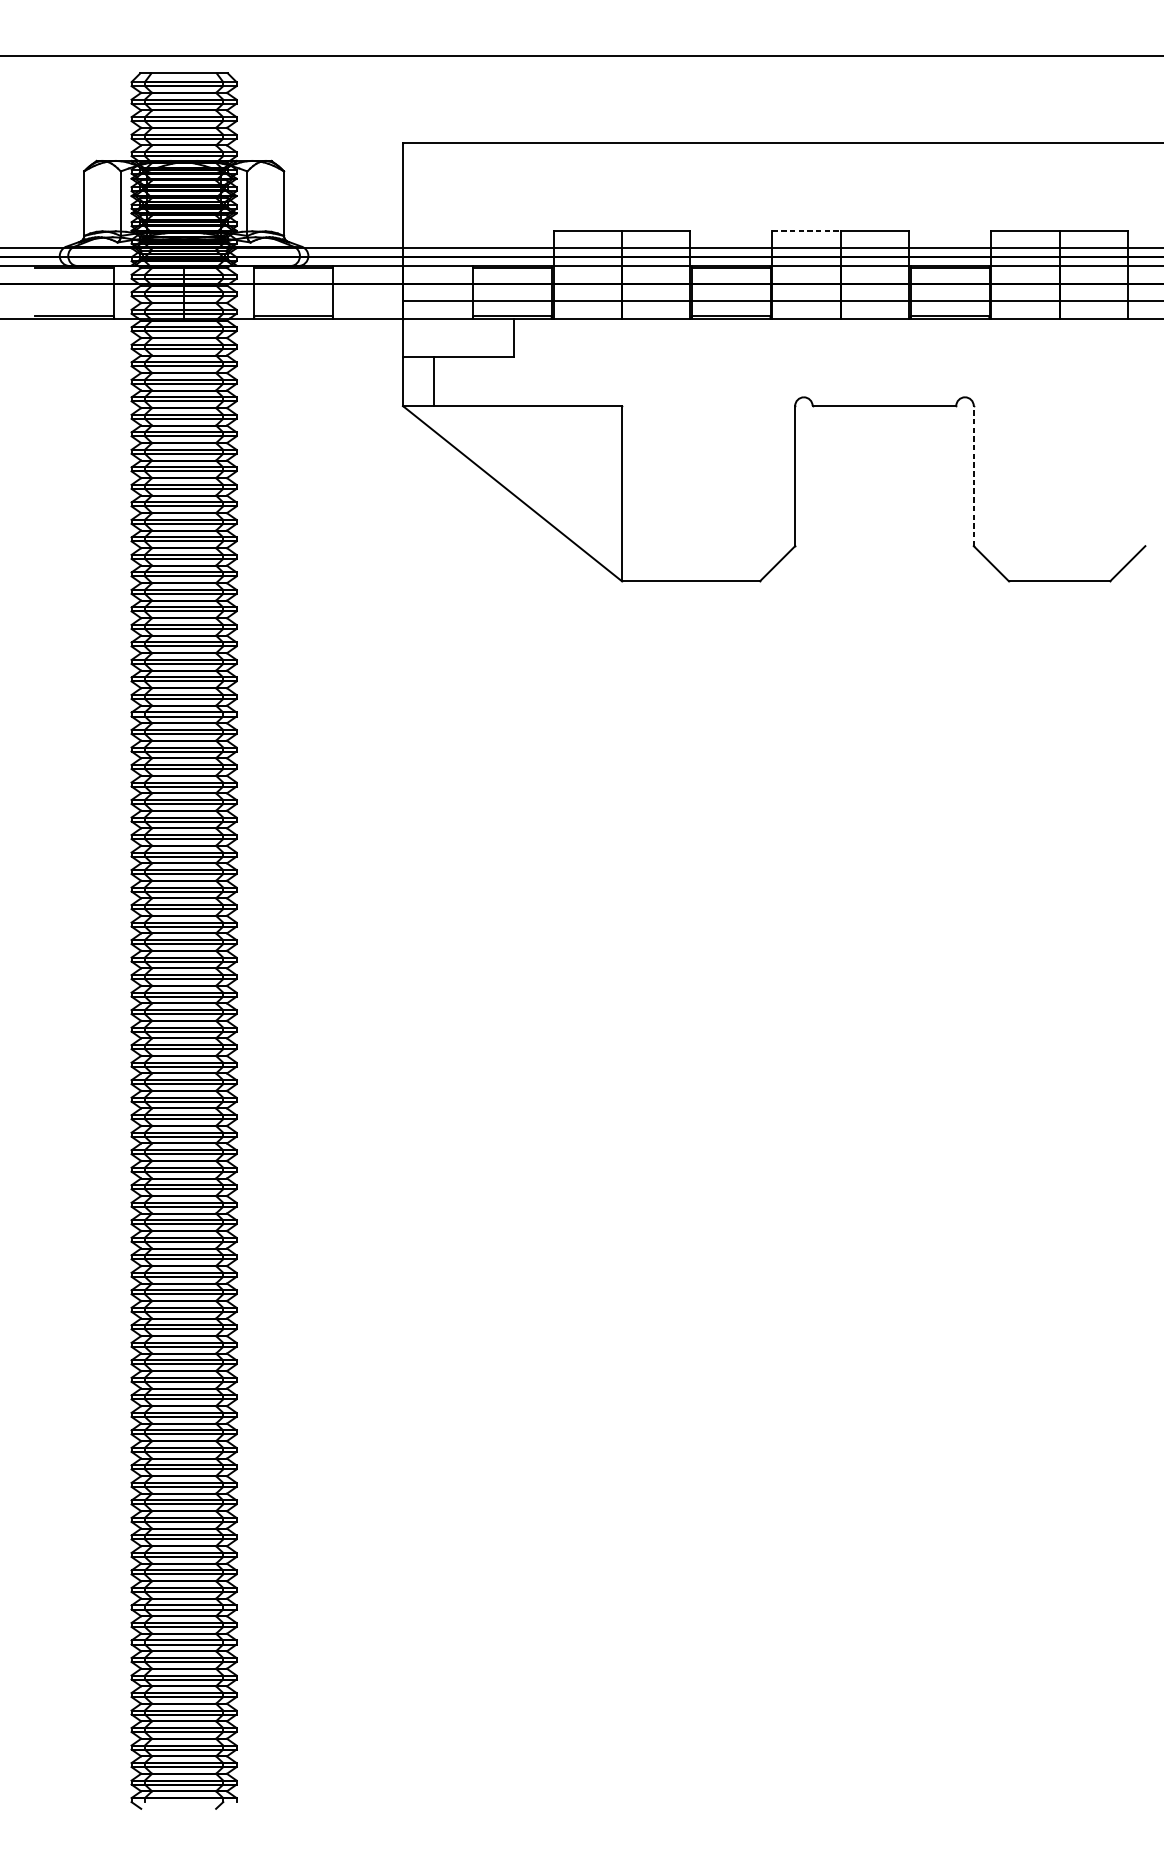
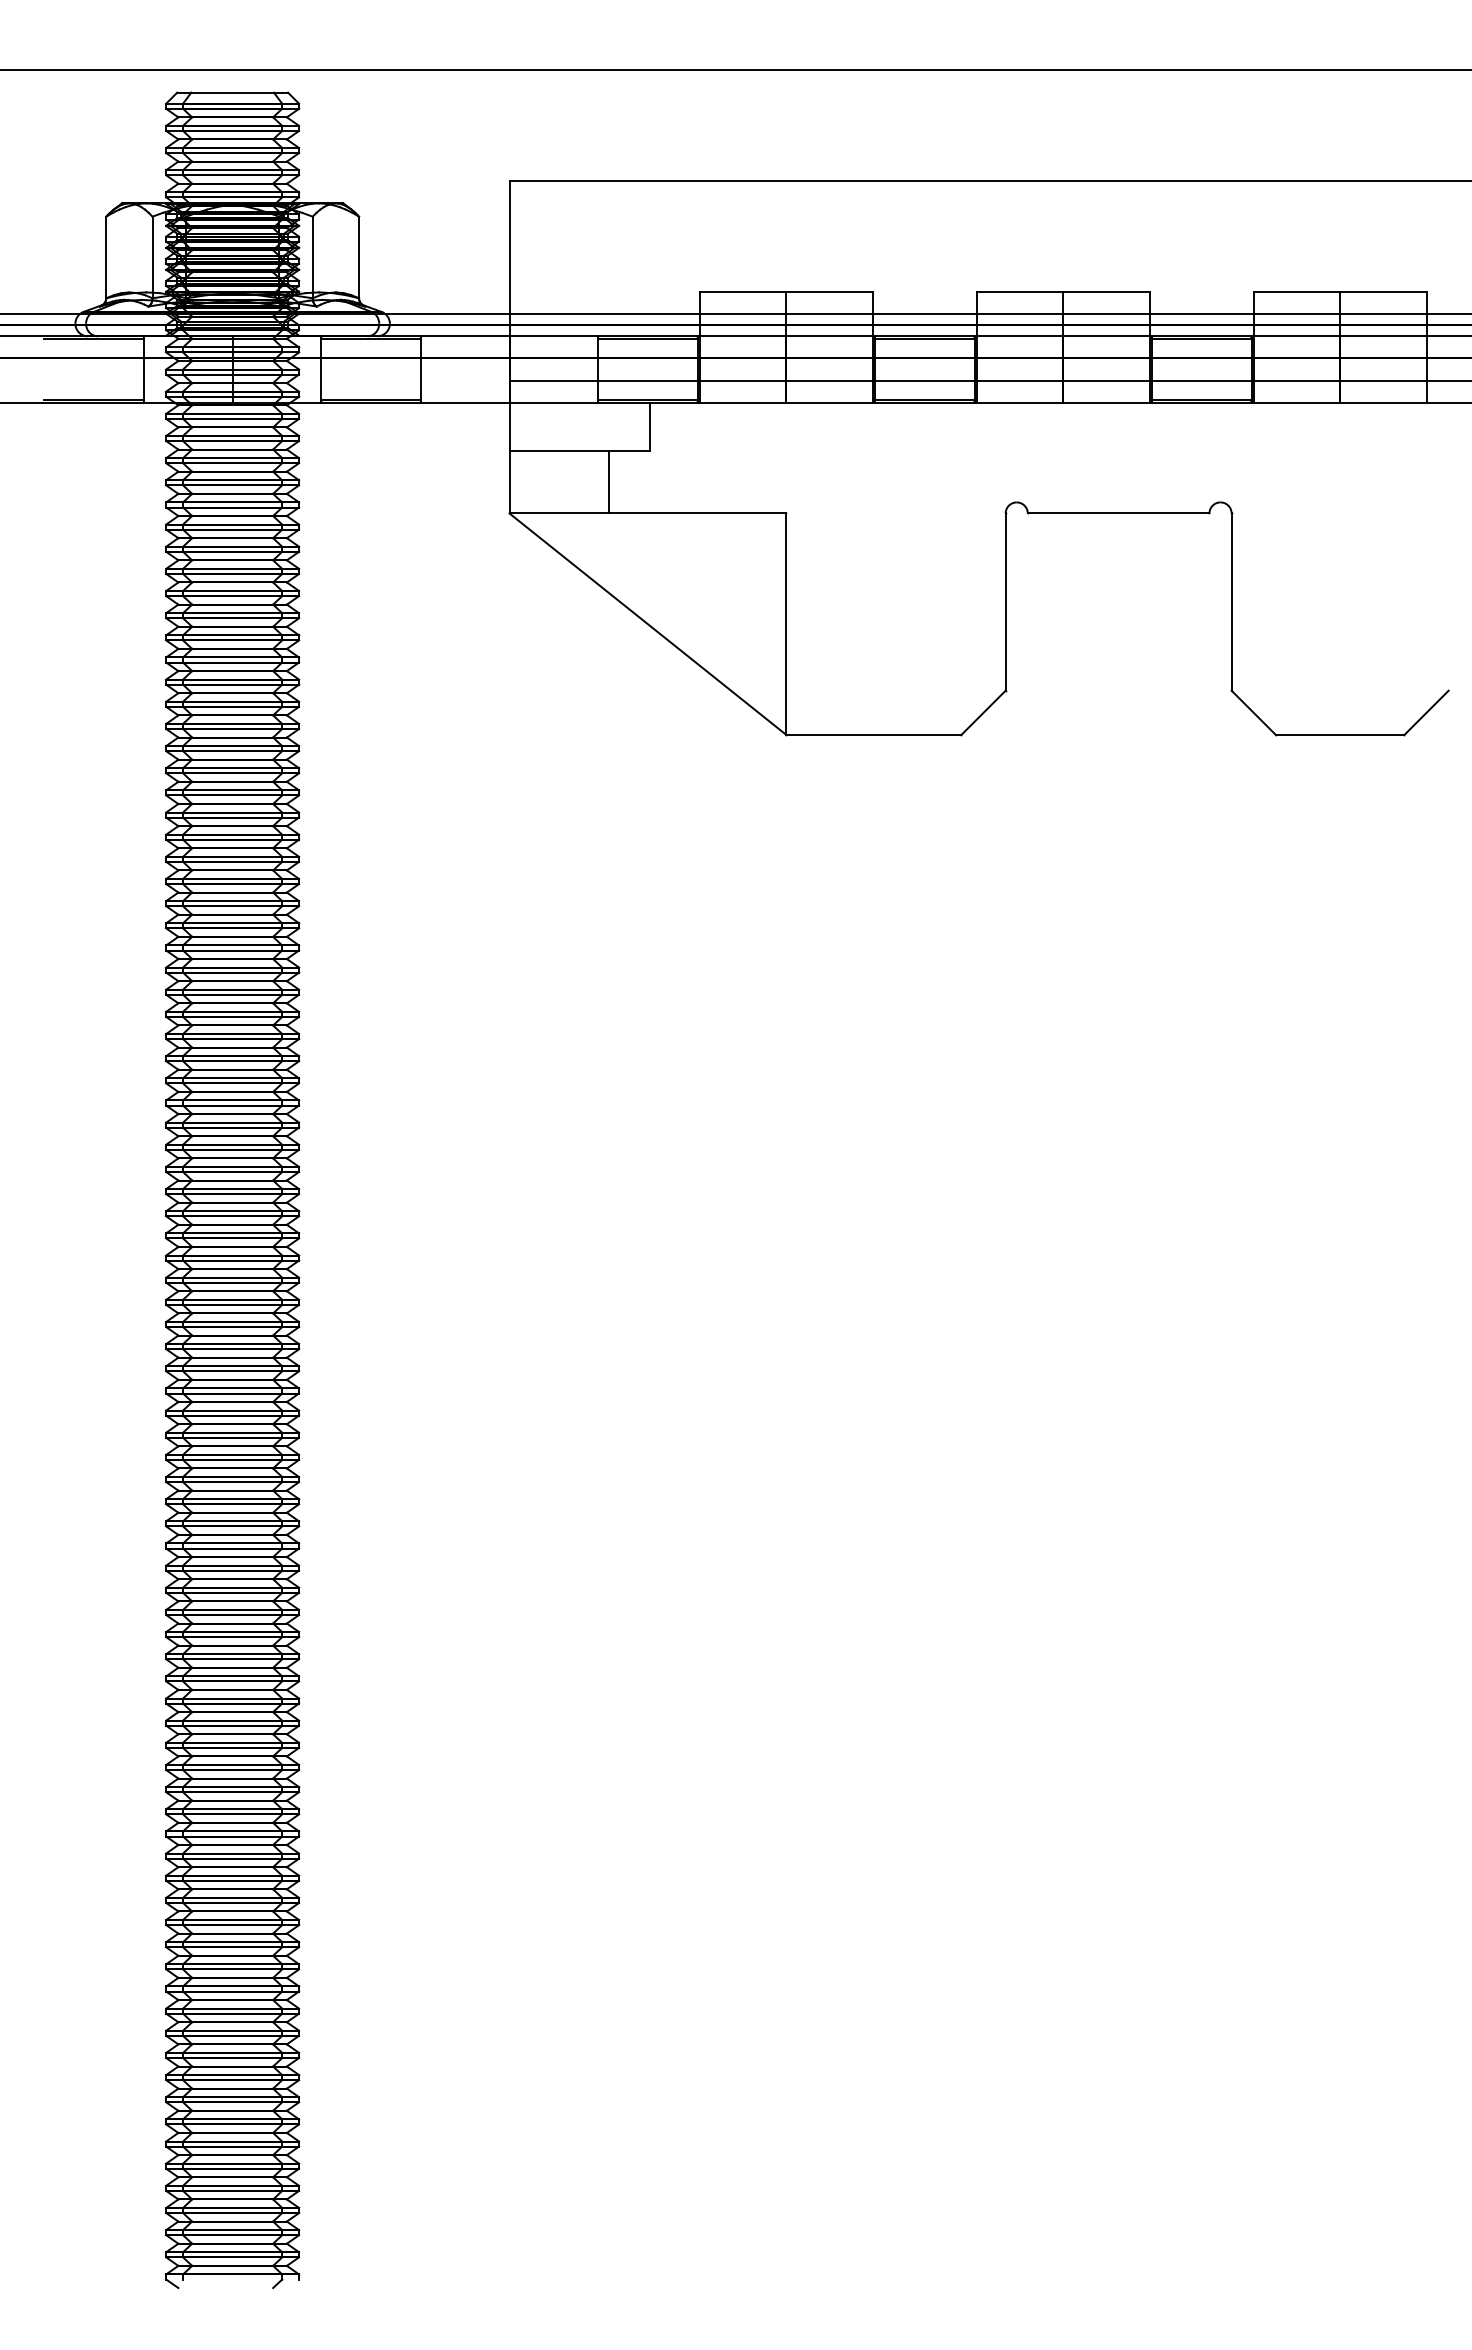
line: (806, 230) -> (1020, 291), dashed -> solid
line: (434, 381) -> (609, 482), moved
line: (973, 476) -> (1231, 602), dashed -> solid

